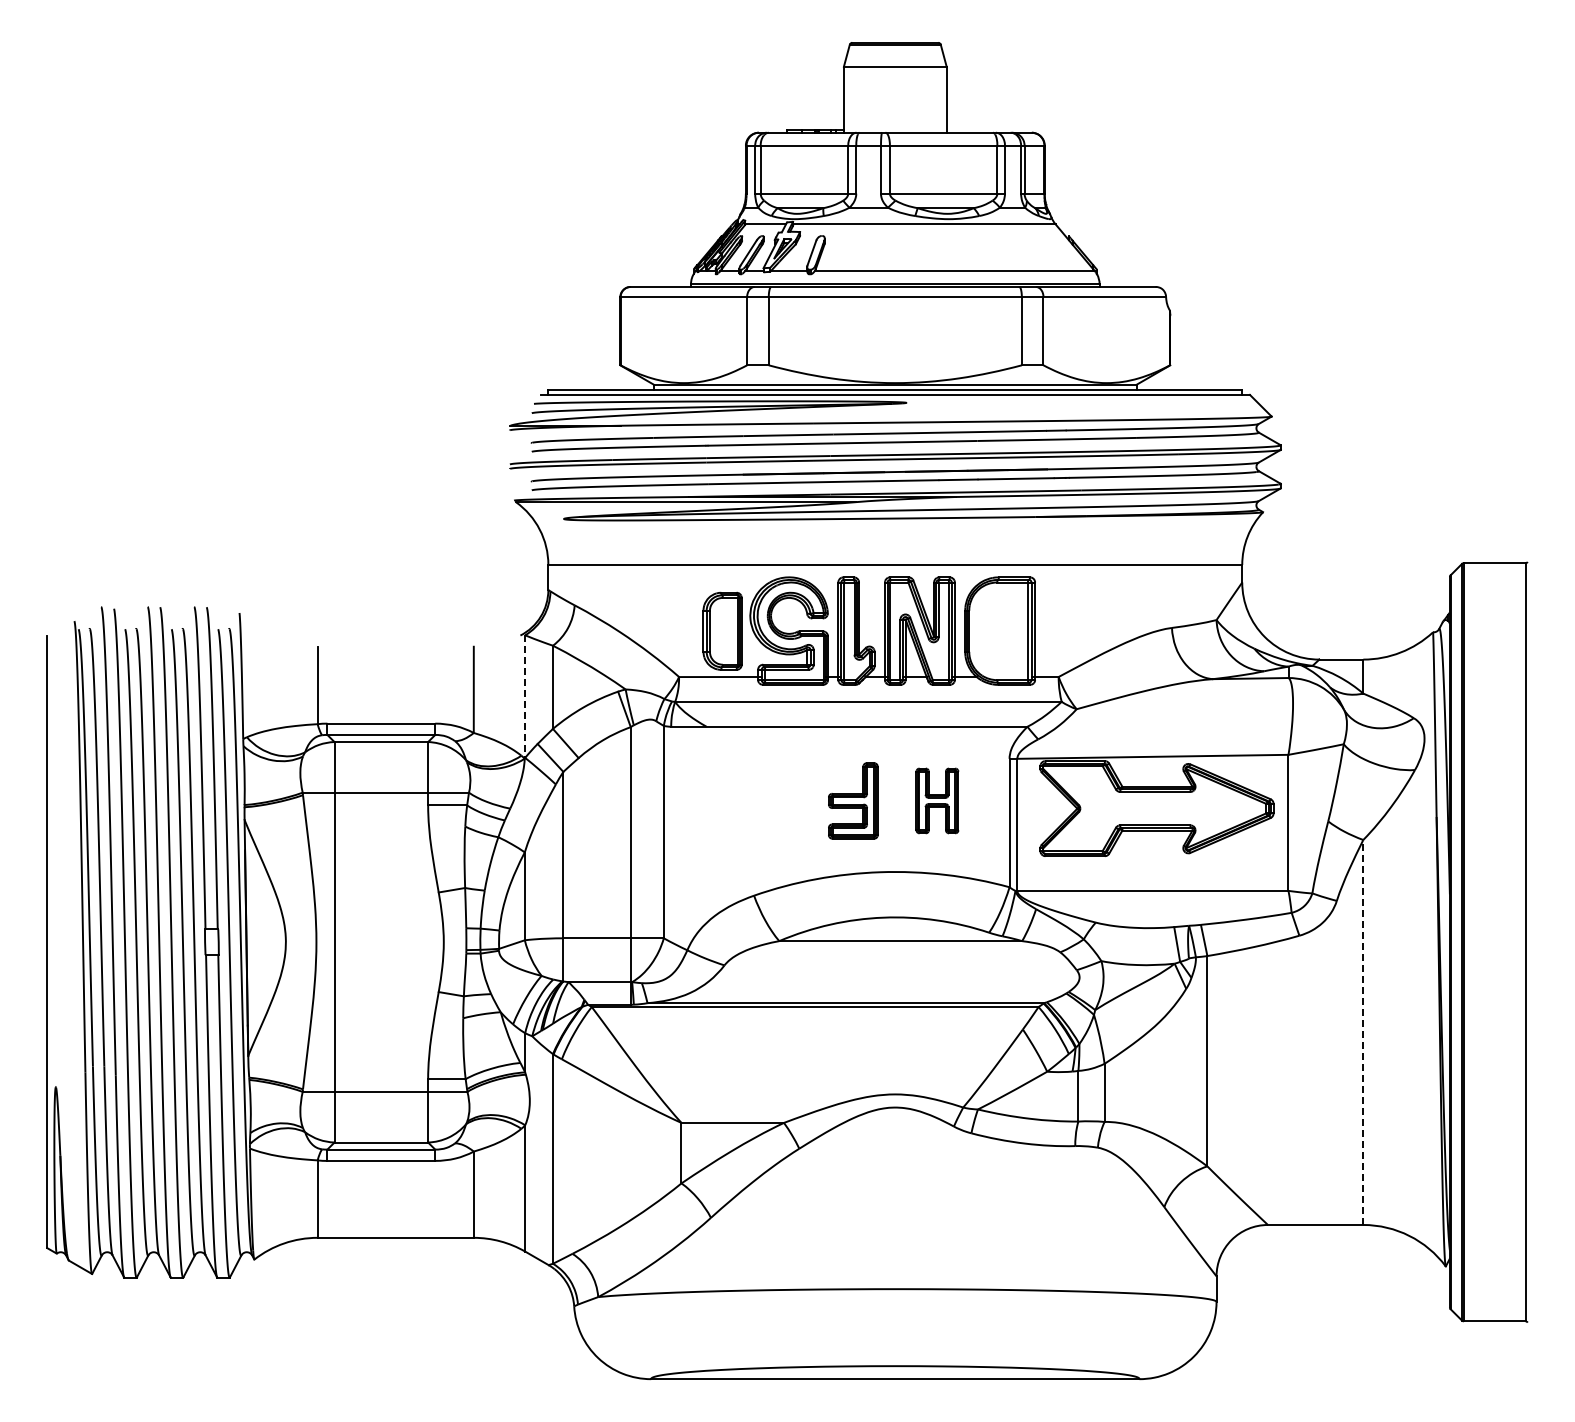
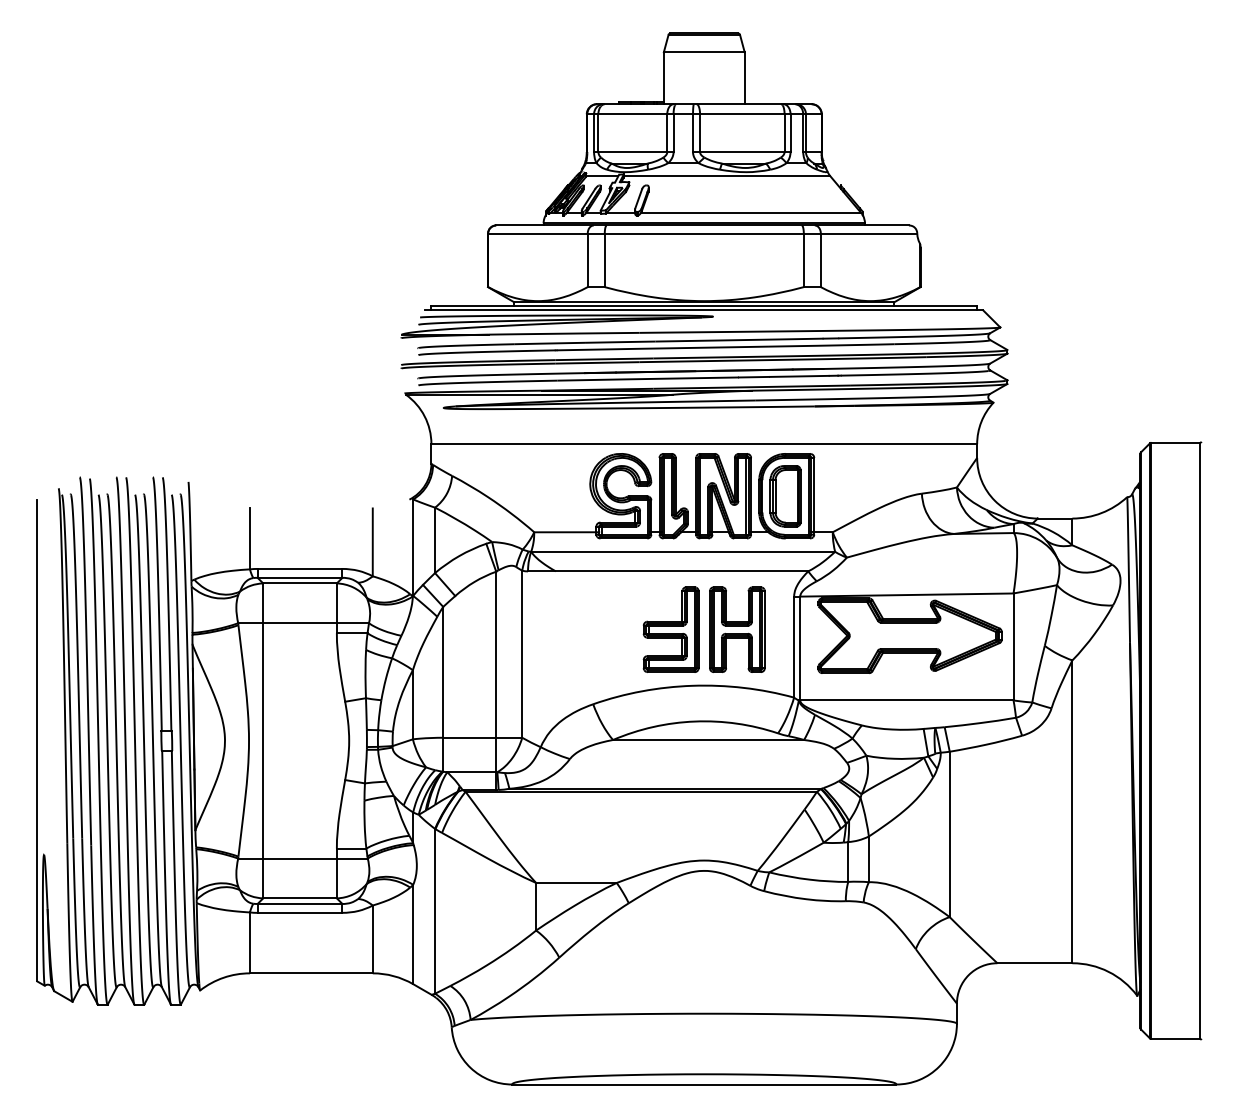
part: (722, 630) -> (785, 495), moved
line: (525, 697) -> (413, 548), dashed -> solid
part: (853, 800) -> (671, 629), size x1.43
part: (937, 800) -> (737, 629), size x1.67
line: (1363, 1031) -> (1072, 811), dashed -> solid

